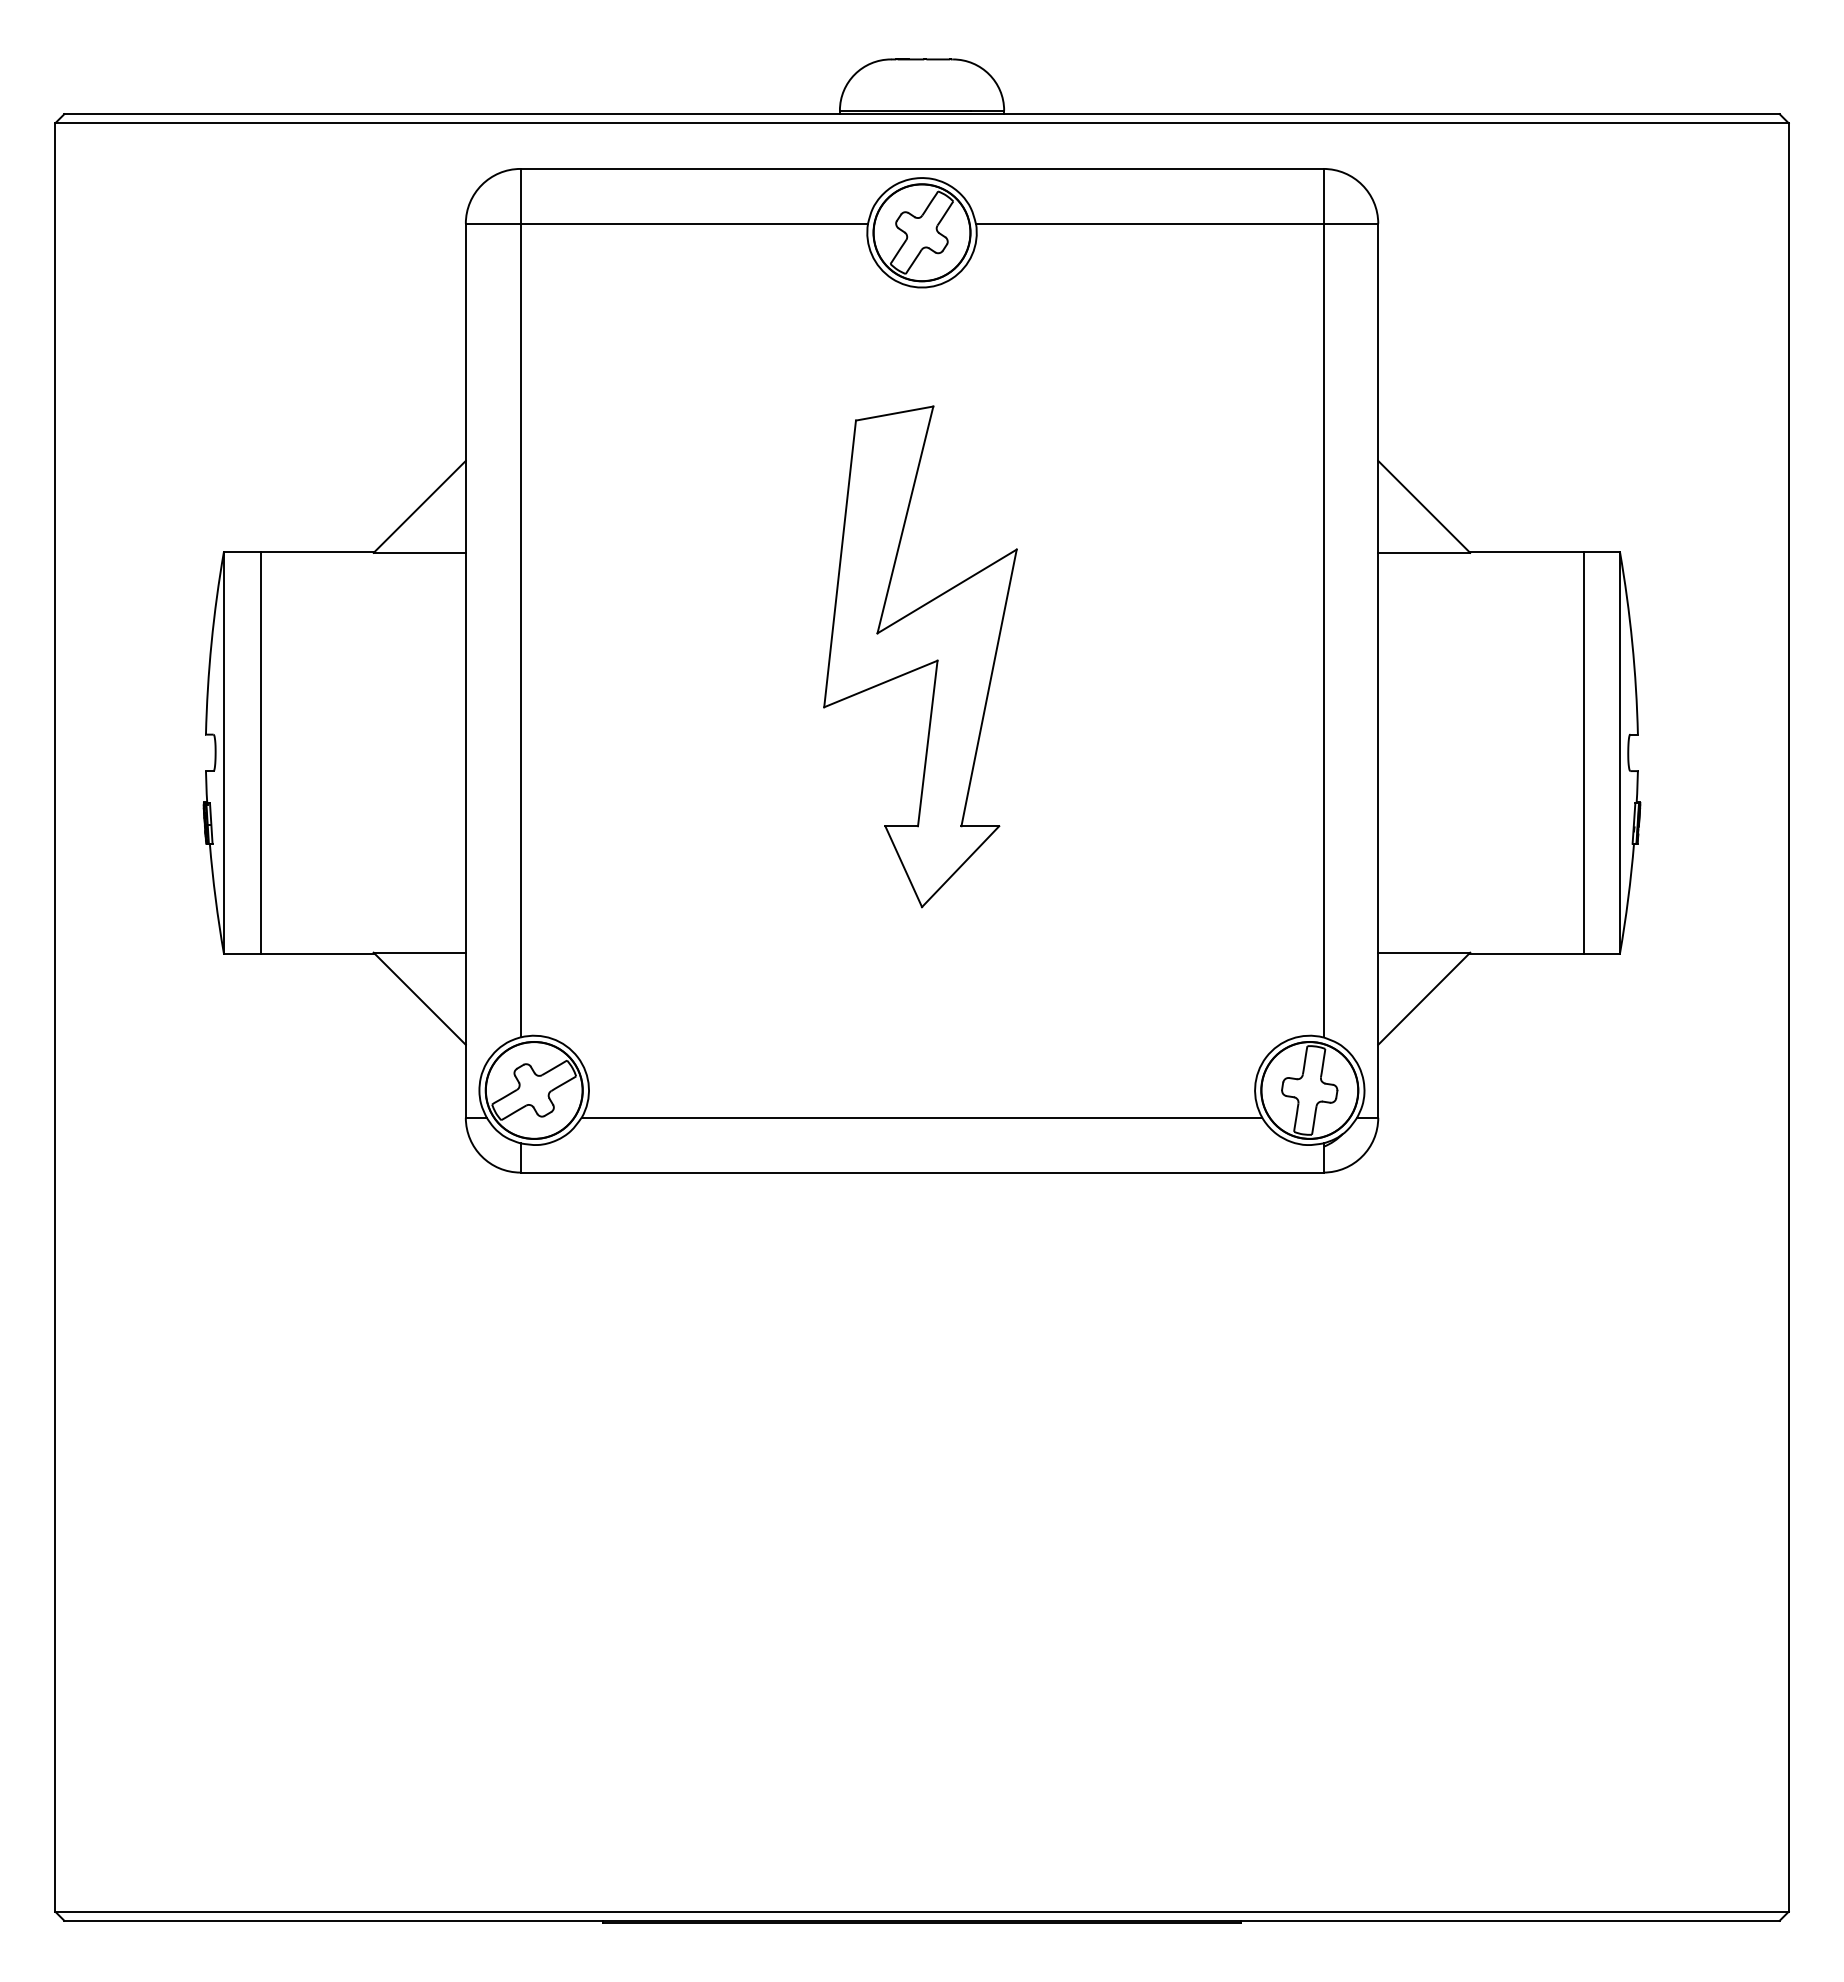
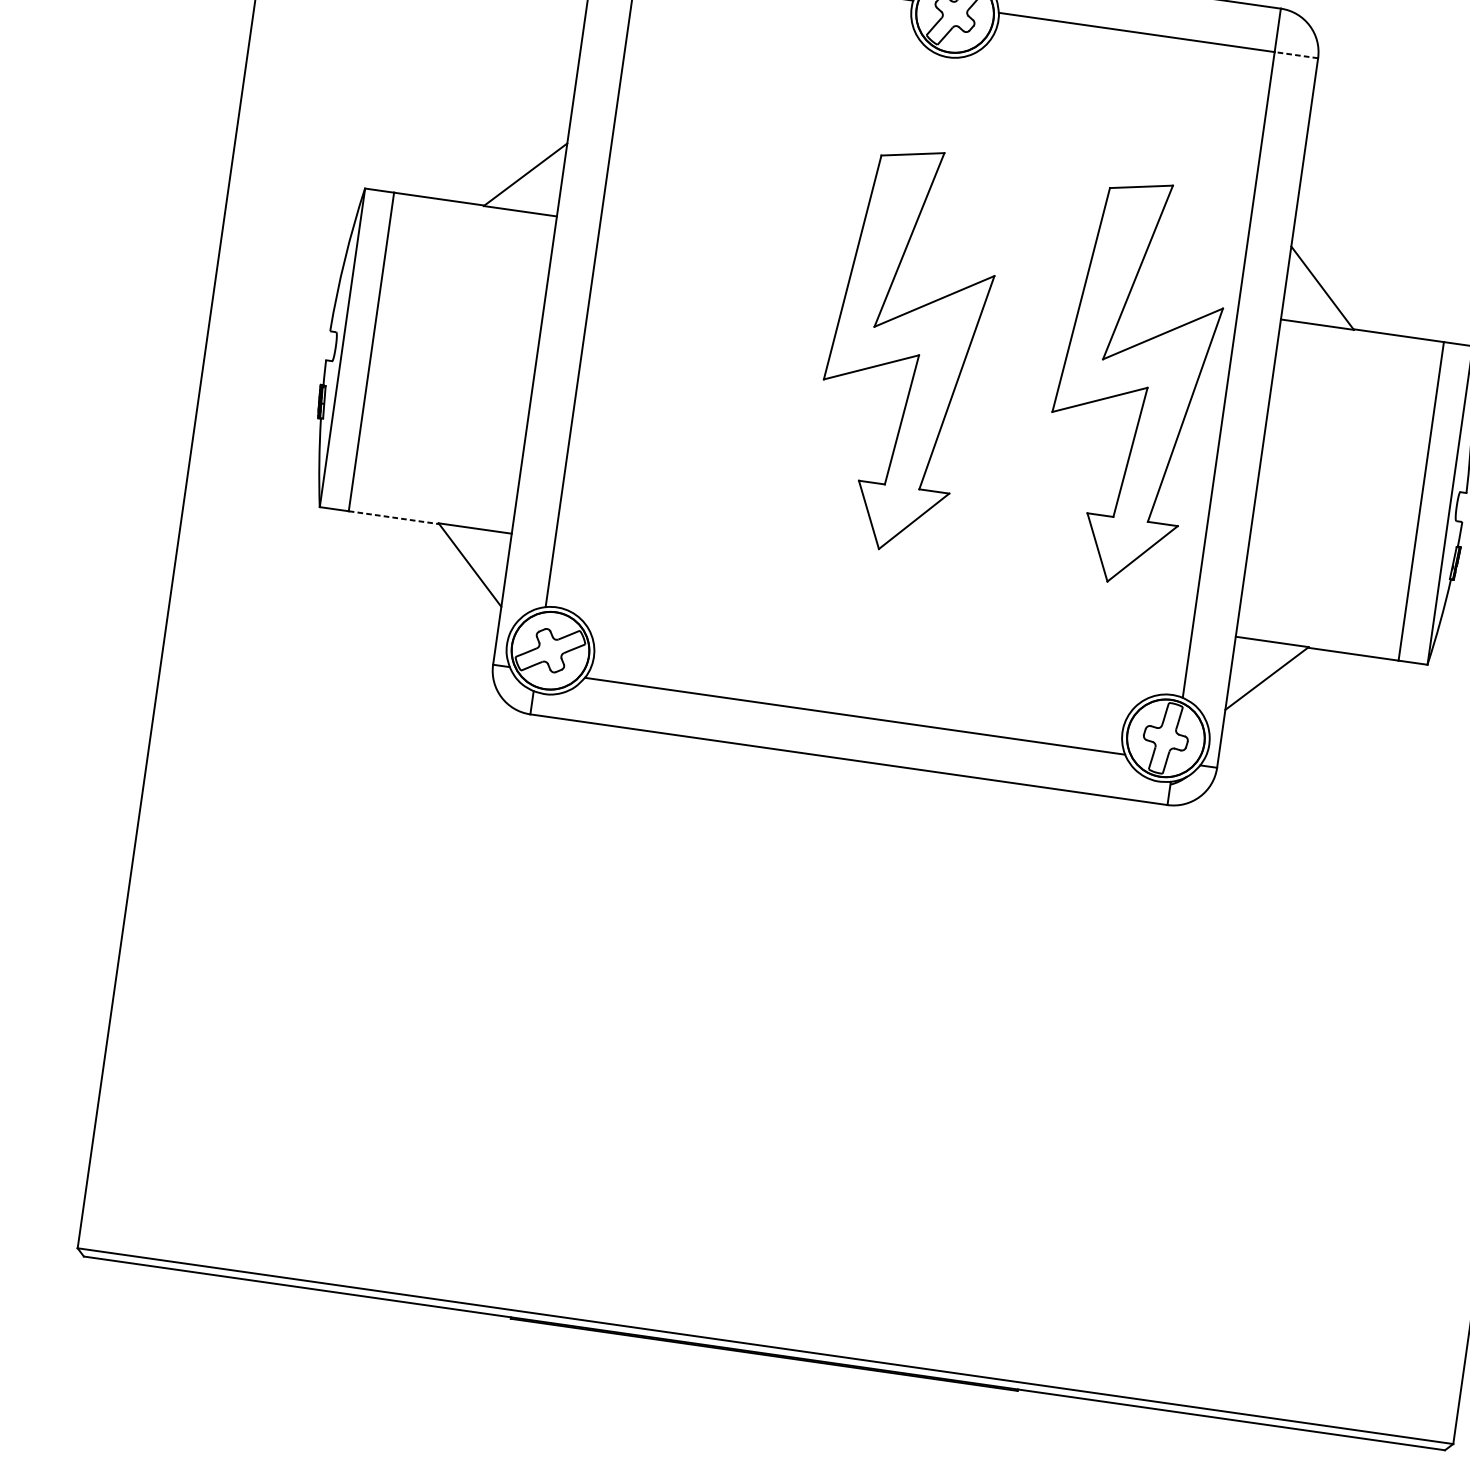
line: (1350, 223) -> (1296, 54), solid -> dashed
part: (1208, 656) -> (1134, 382), added
line: (318, 953) -> (394, 517), solid -> dashed

